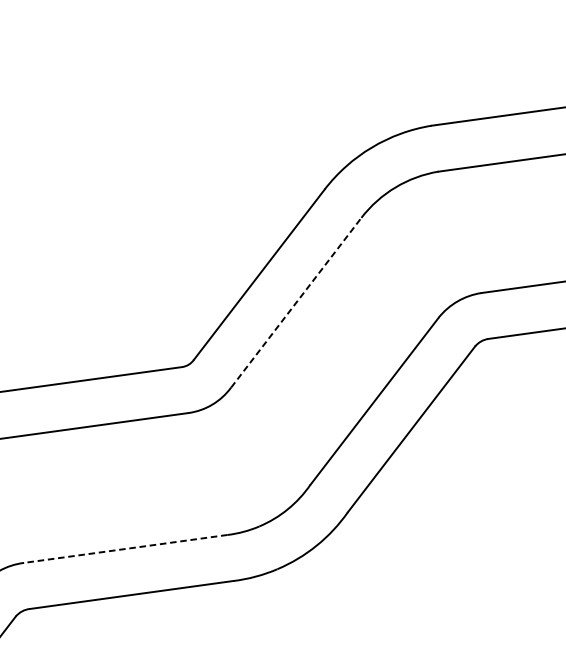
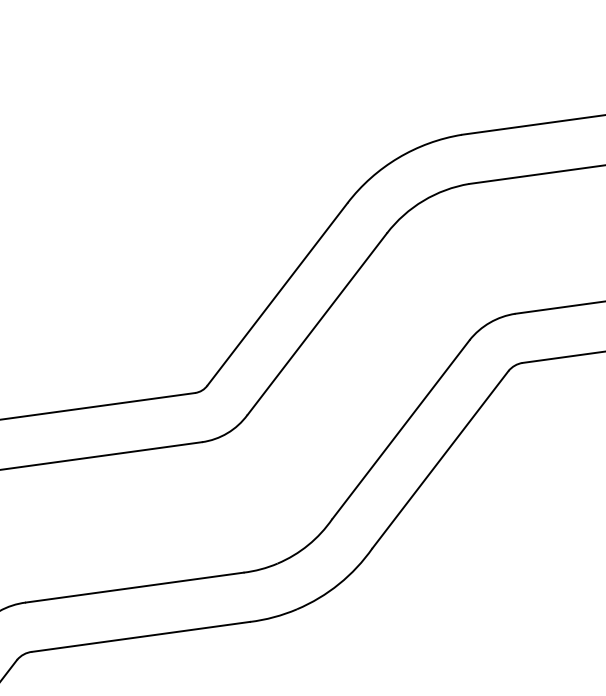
line: (296, 302) -> (317, 323), dashed -> solid
line: (125, 548) -> (134, 587), dashed -> solid

